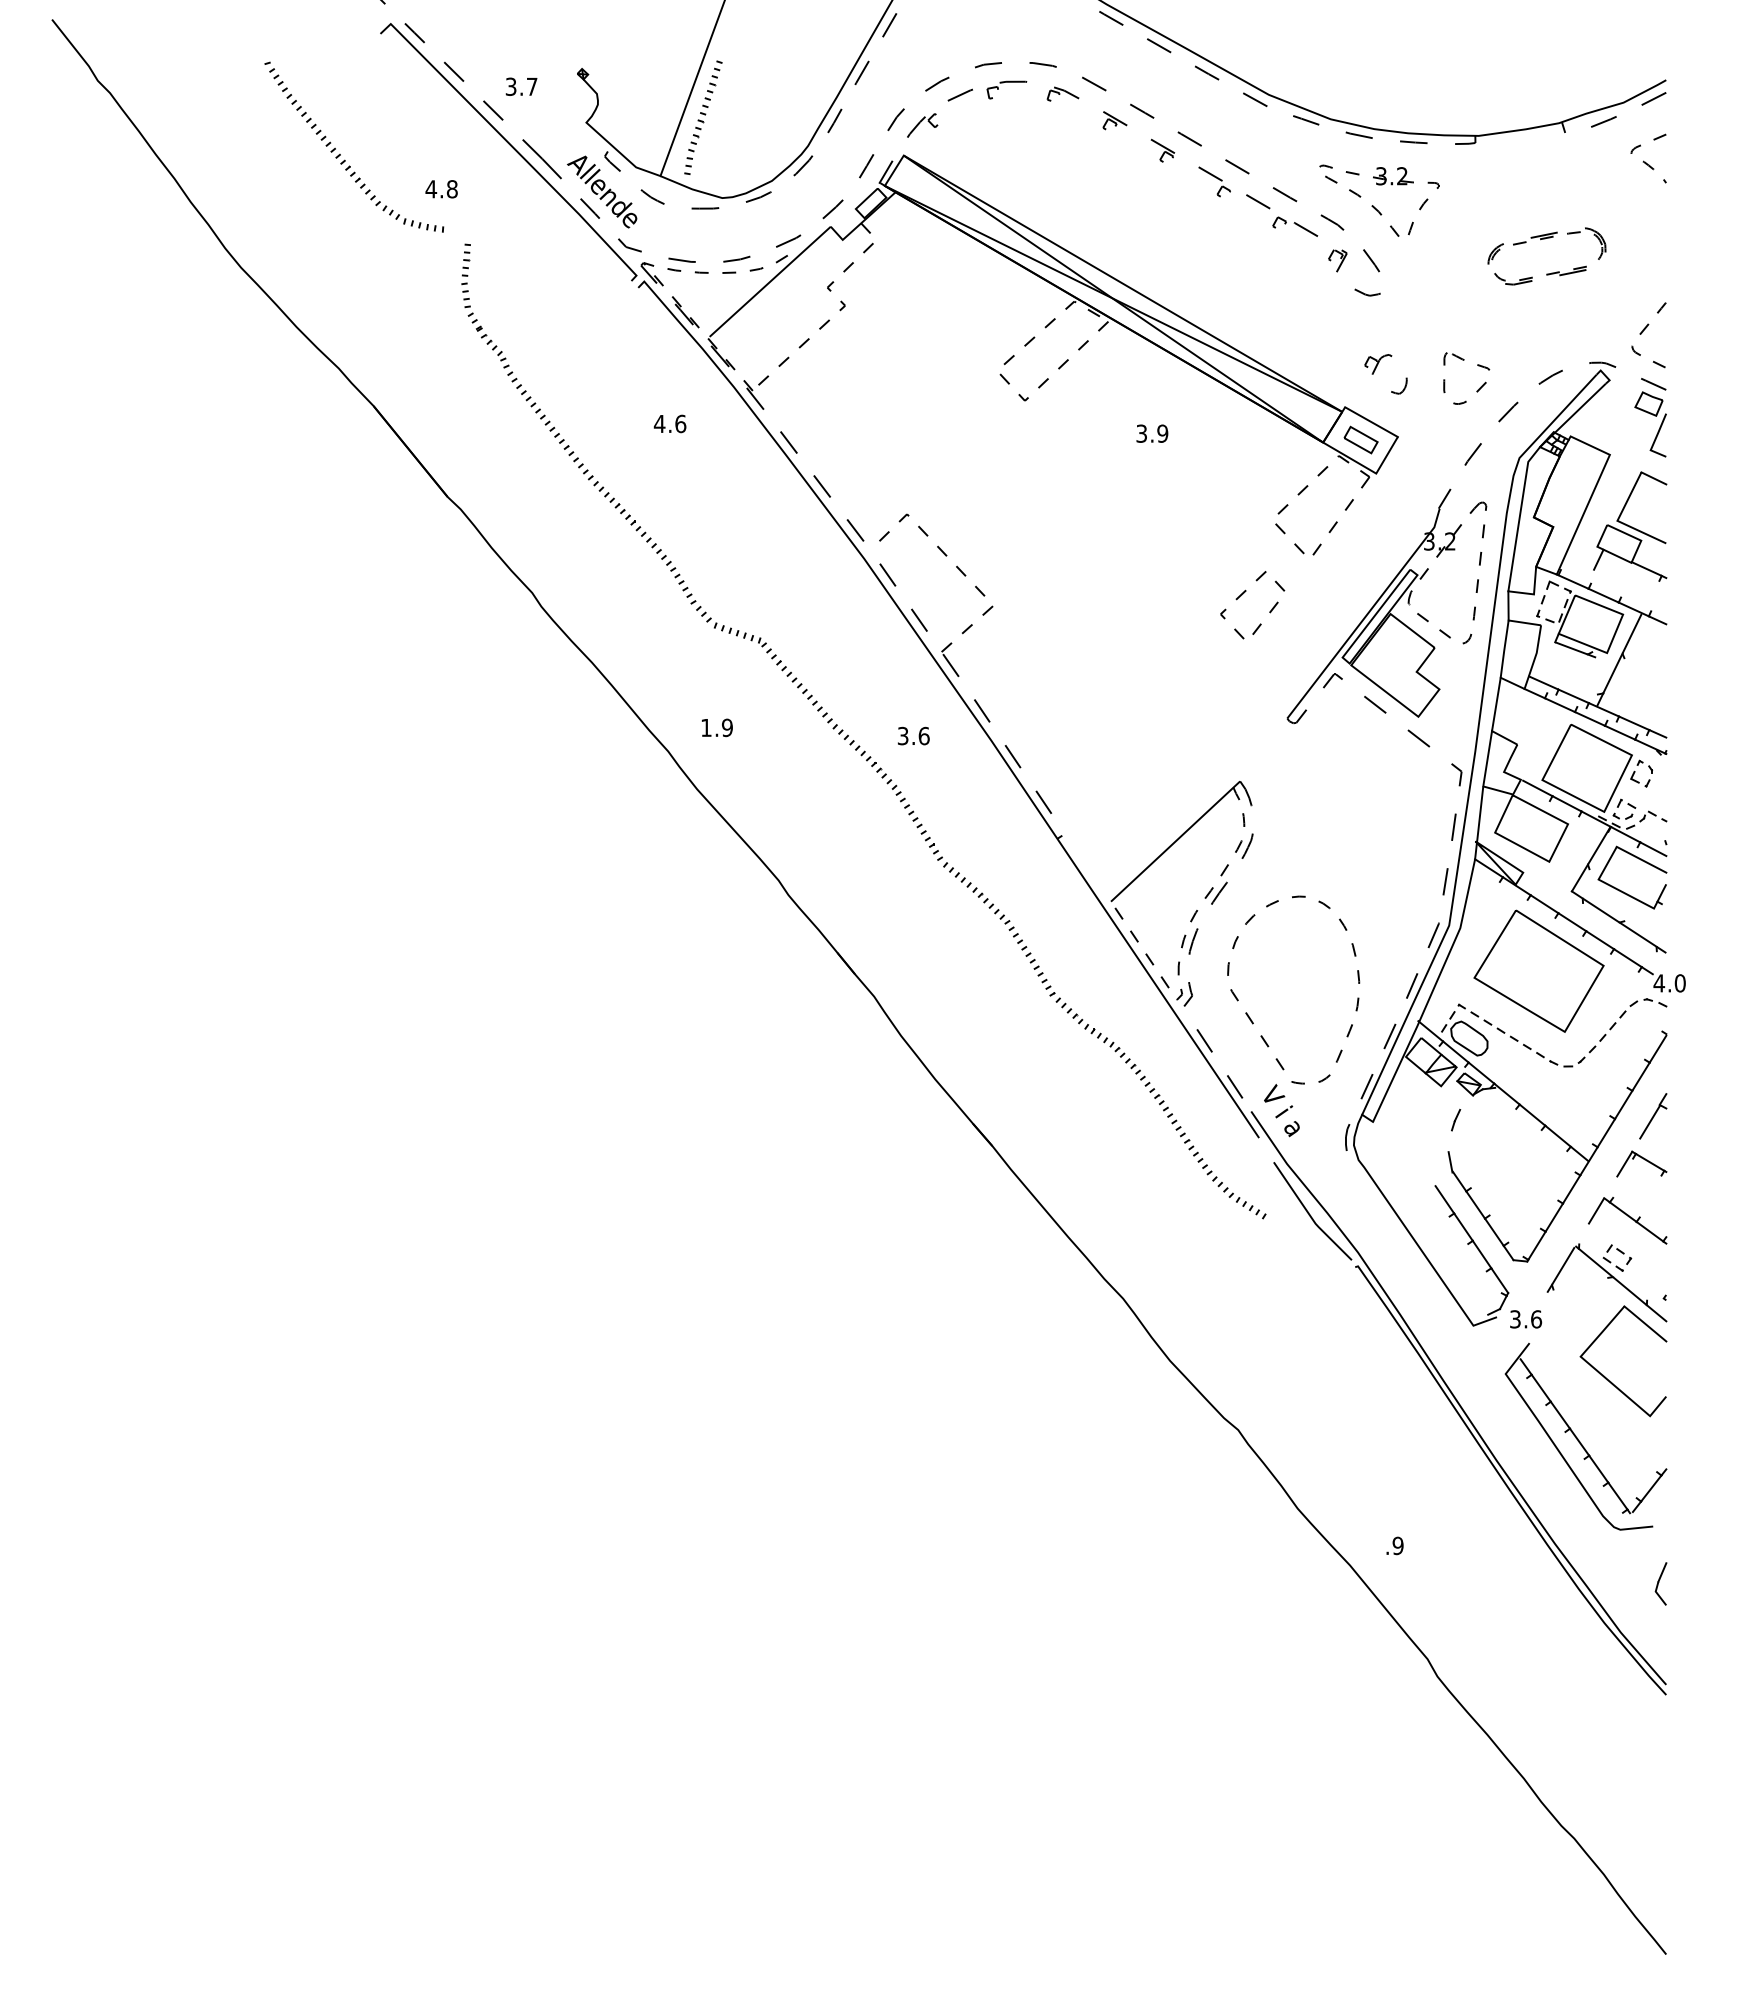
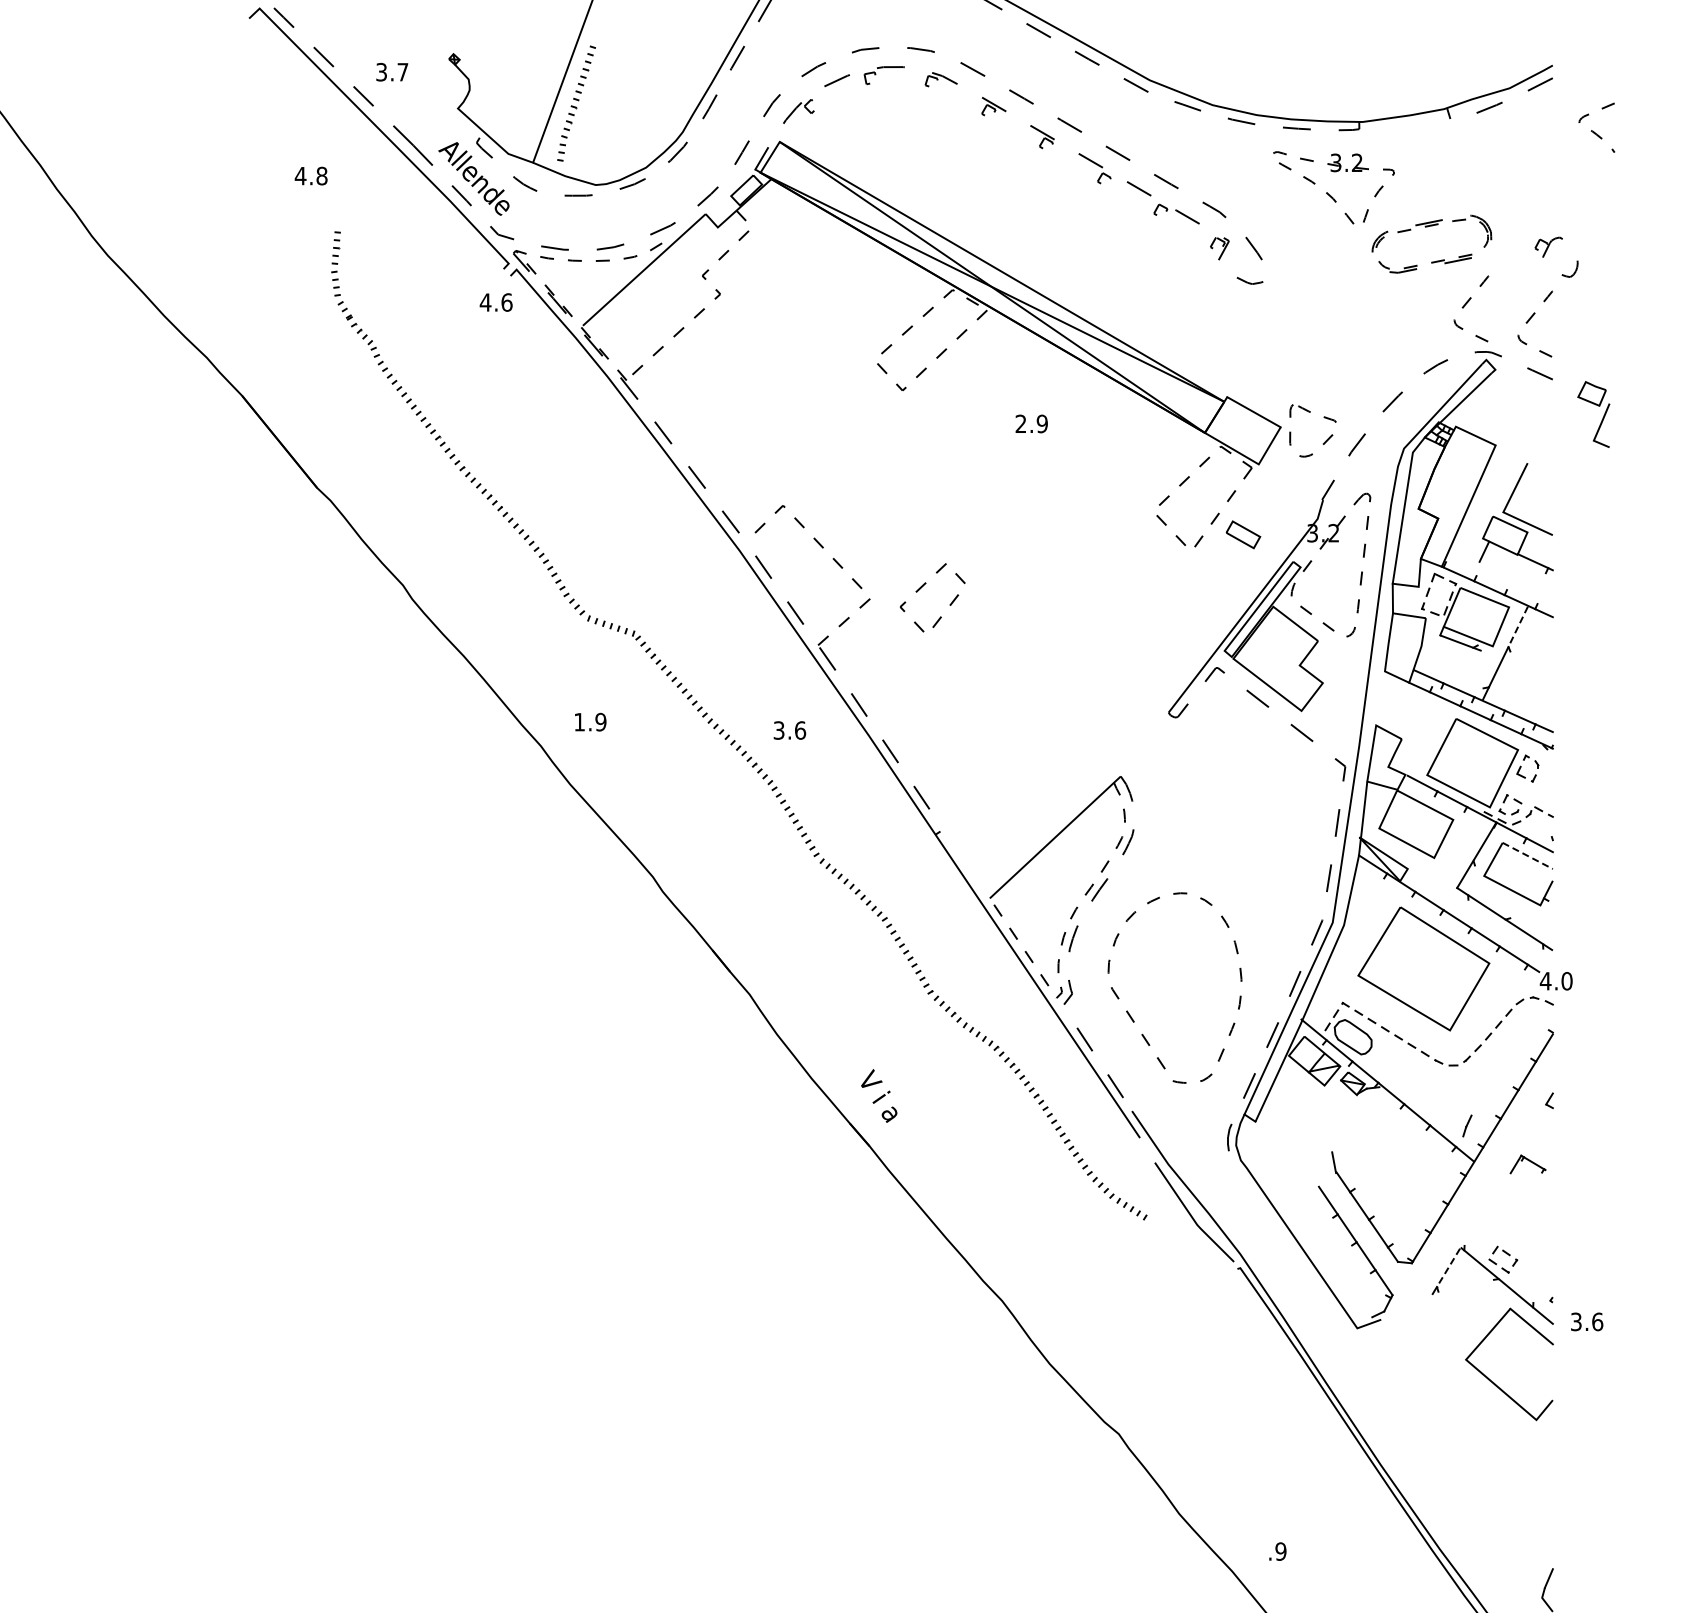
part: (340, 154) -> (208, 140), removed
curve: (1645, 161) -> (1593, 130), moved
part: (1373, 205) -> (1327, 192), moved
curve: (1579, 318) -> (1464, 307), added
part: (1375, 370) -> (1545, 253), moved
part: (1477, 389) -> (1323, 441), moved
part: (1654, 416) -> (1597, 406), moved
text: (669, 423) -> (495, 302), moved
text: (1141, 433) -> (1020, 423), 3.9 -> 2.9
part: (1360, 439) -> (1242, 534), moved
line: (1653, 478) -> (1539, 469), removed
part: (1242, 595) -> (922, 587), moved
line: (1631, 634) -> (1517, 627), solid -> dashed
line: (1496, 704) -> (1380, 698), removed
line: (1641, 859) -> (1527, 855), solid -> dashed
text: (1281, 1110) -> (878, 1095), moved
line: (1456, 1119) -> (1467, 1125), moved
line: (1649, 1122) -> (1535, 1122), removed
part: (1641, 1163) -> (1527, 1163), size x0.7
part: (1627, 1220) -> (1513, 1221), removed
line: (1563, 1266) -> (1448, 1268), solid -> dashed
text: (1526, 1319) -> (1587, 1322), moved
part: (1580, 1441) -> (1465, 1445), removed

